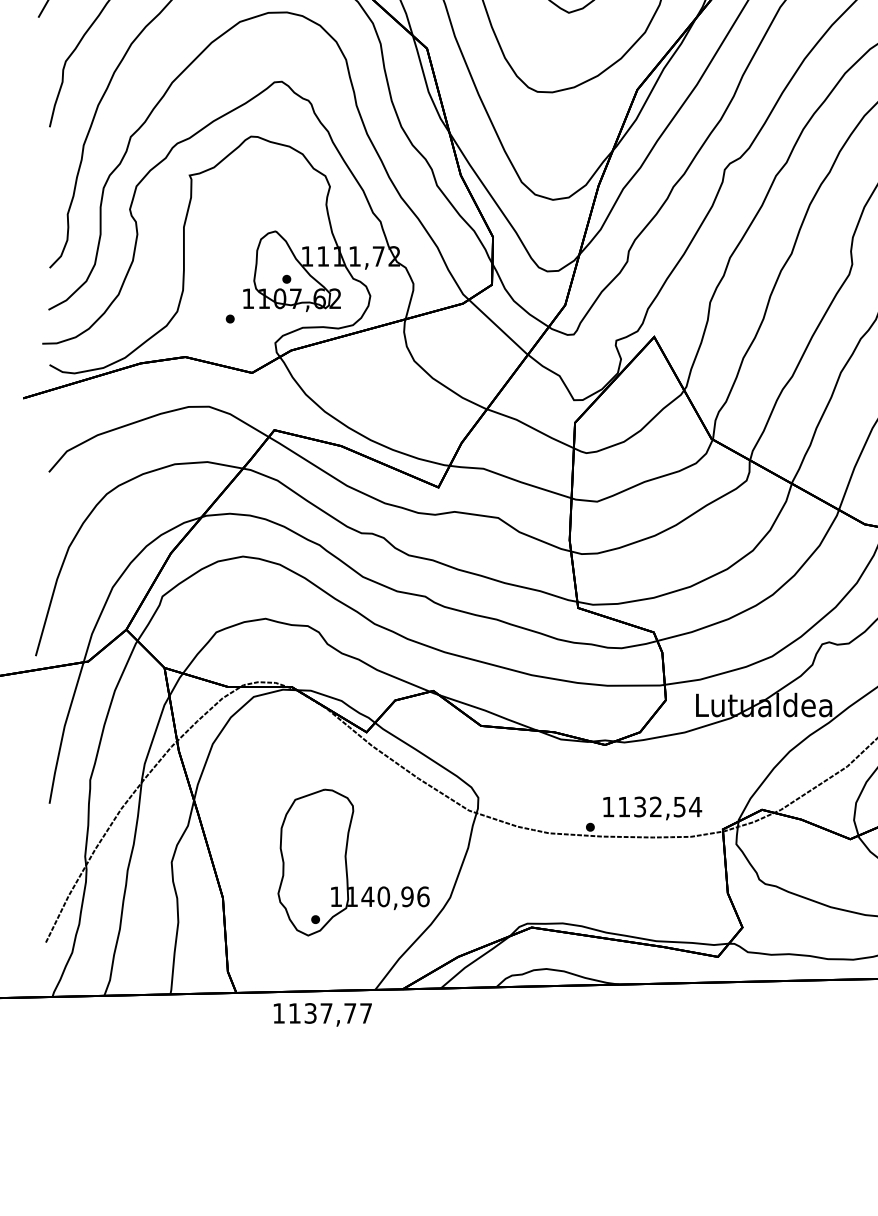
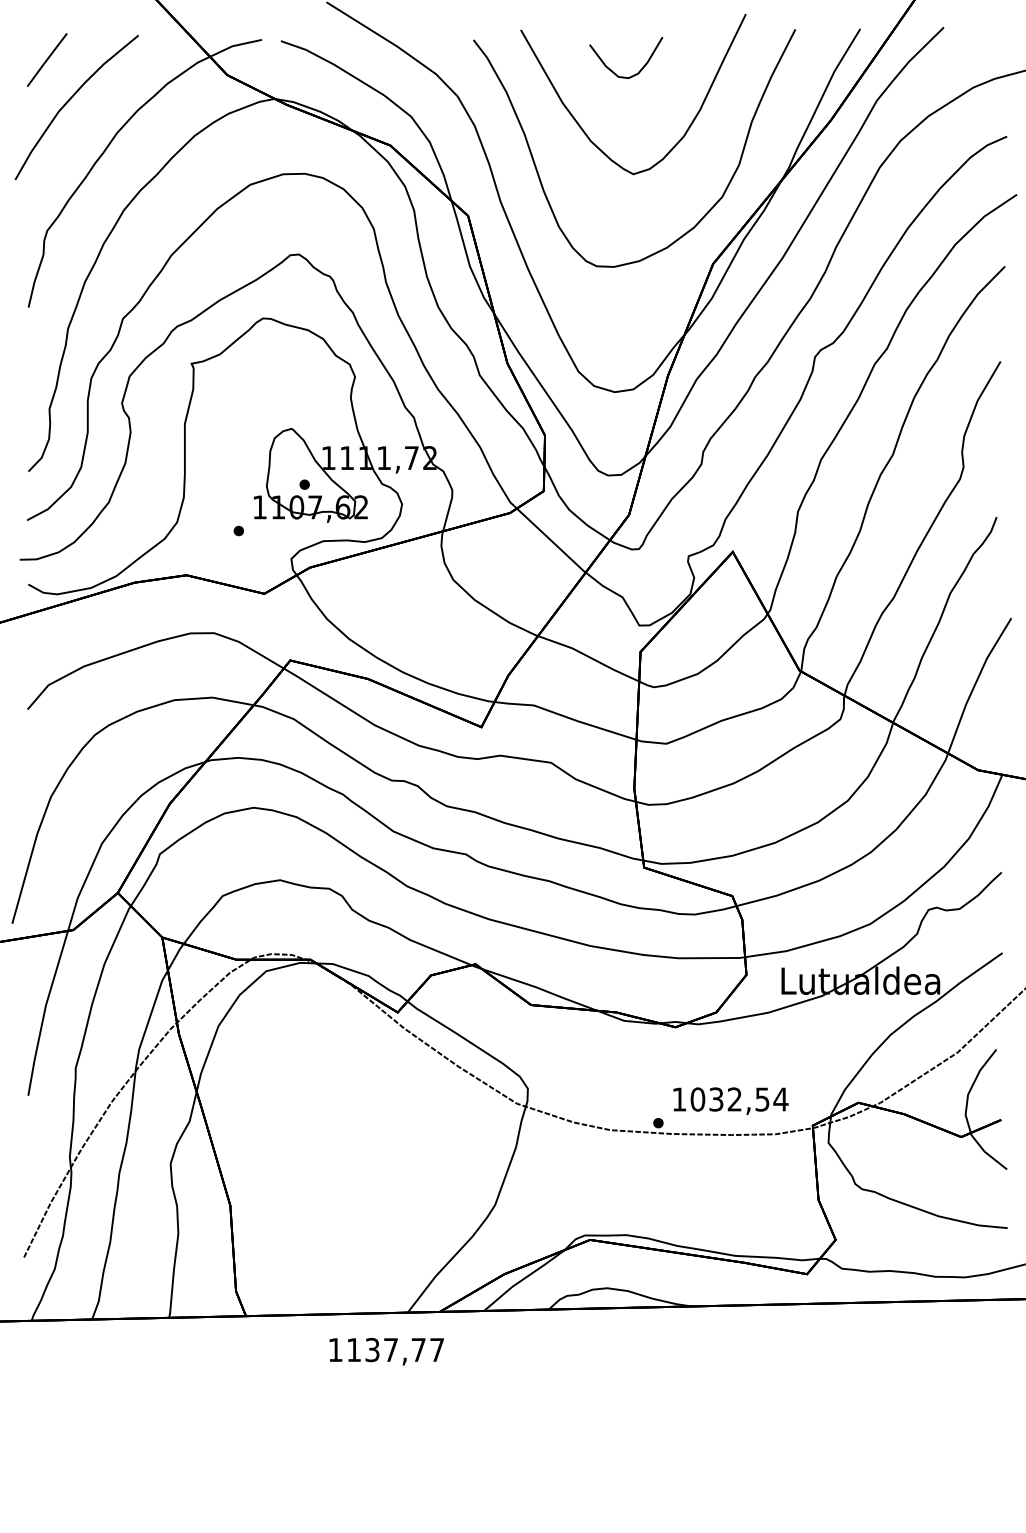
text: (623, 806) -> (697, 1099), 1132,54 -> 1032,54
part: (346, 862) -> (374, 1164), removed
text: (322, 1014) -> (386, 1351), moved

